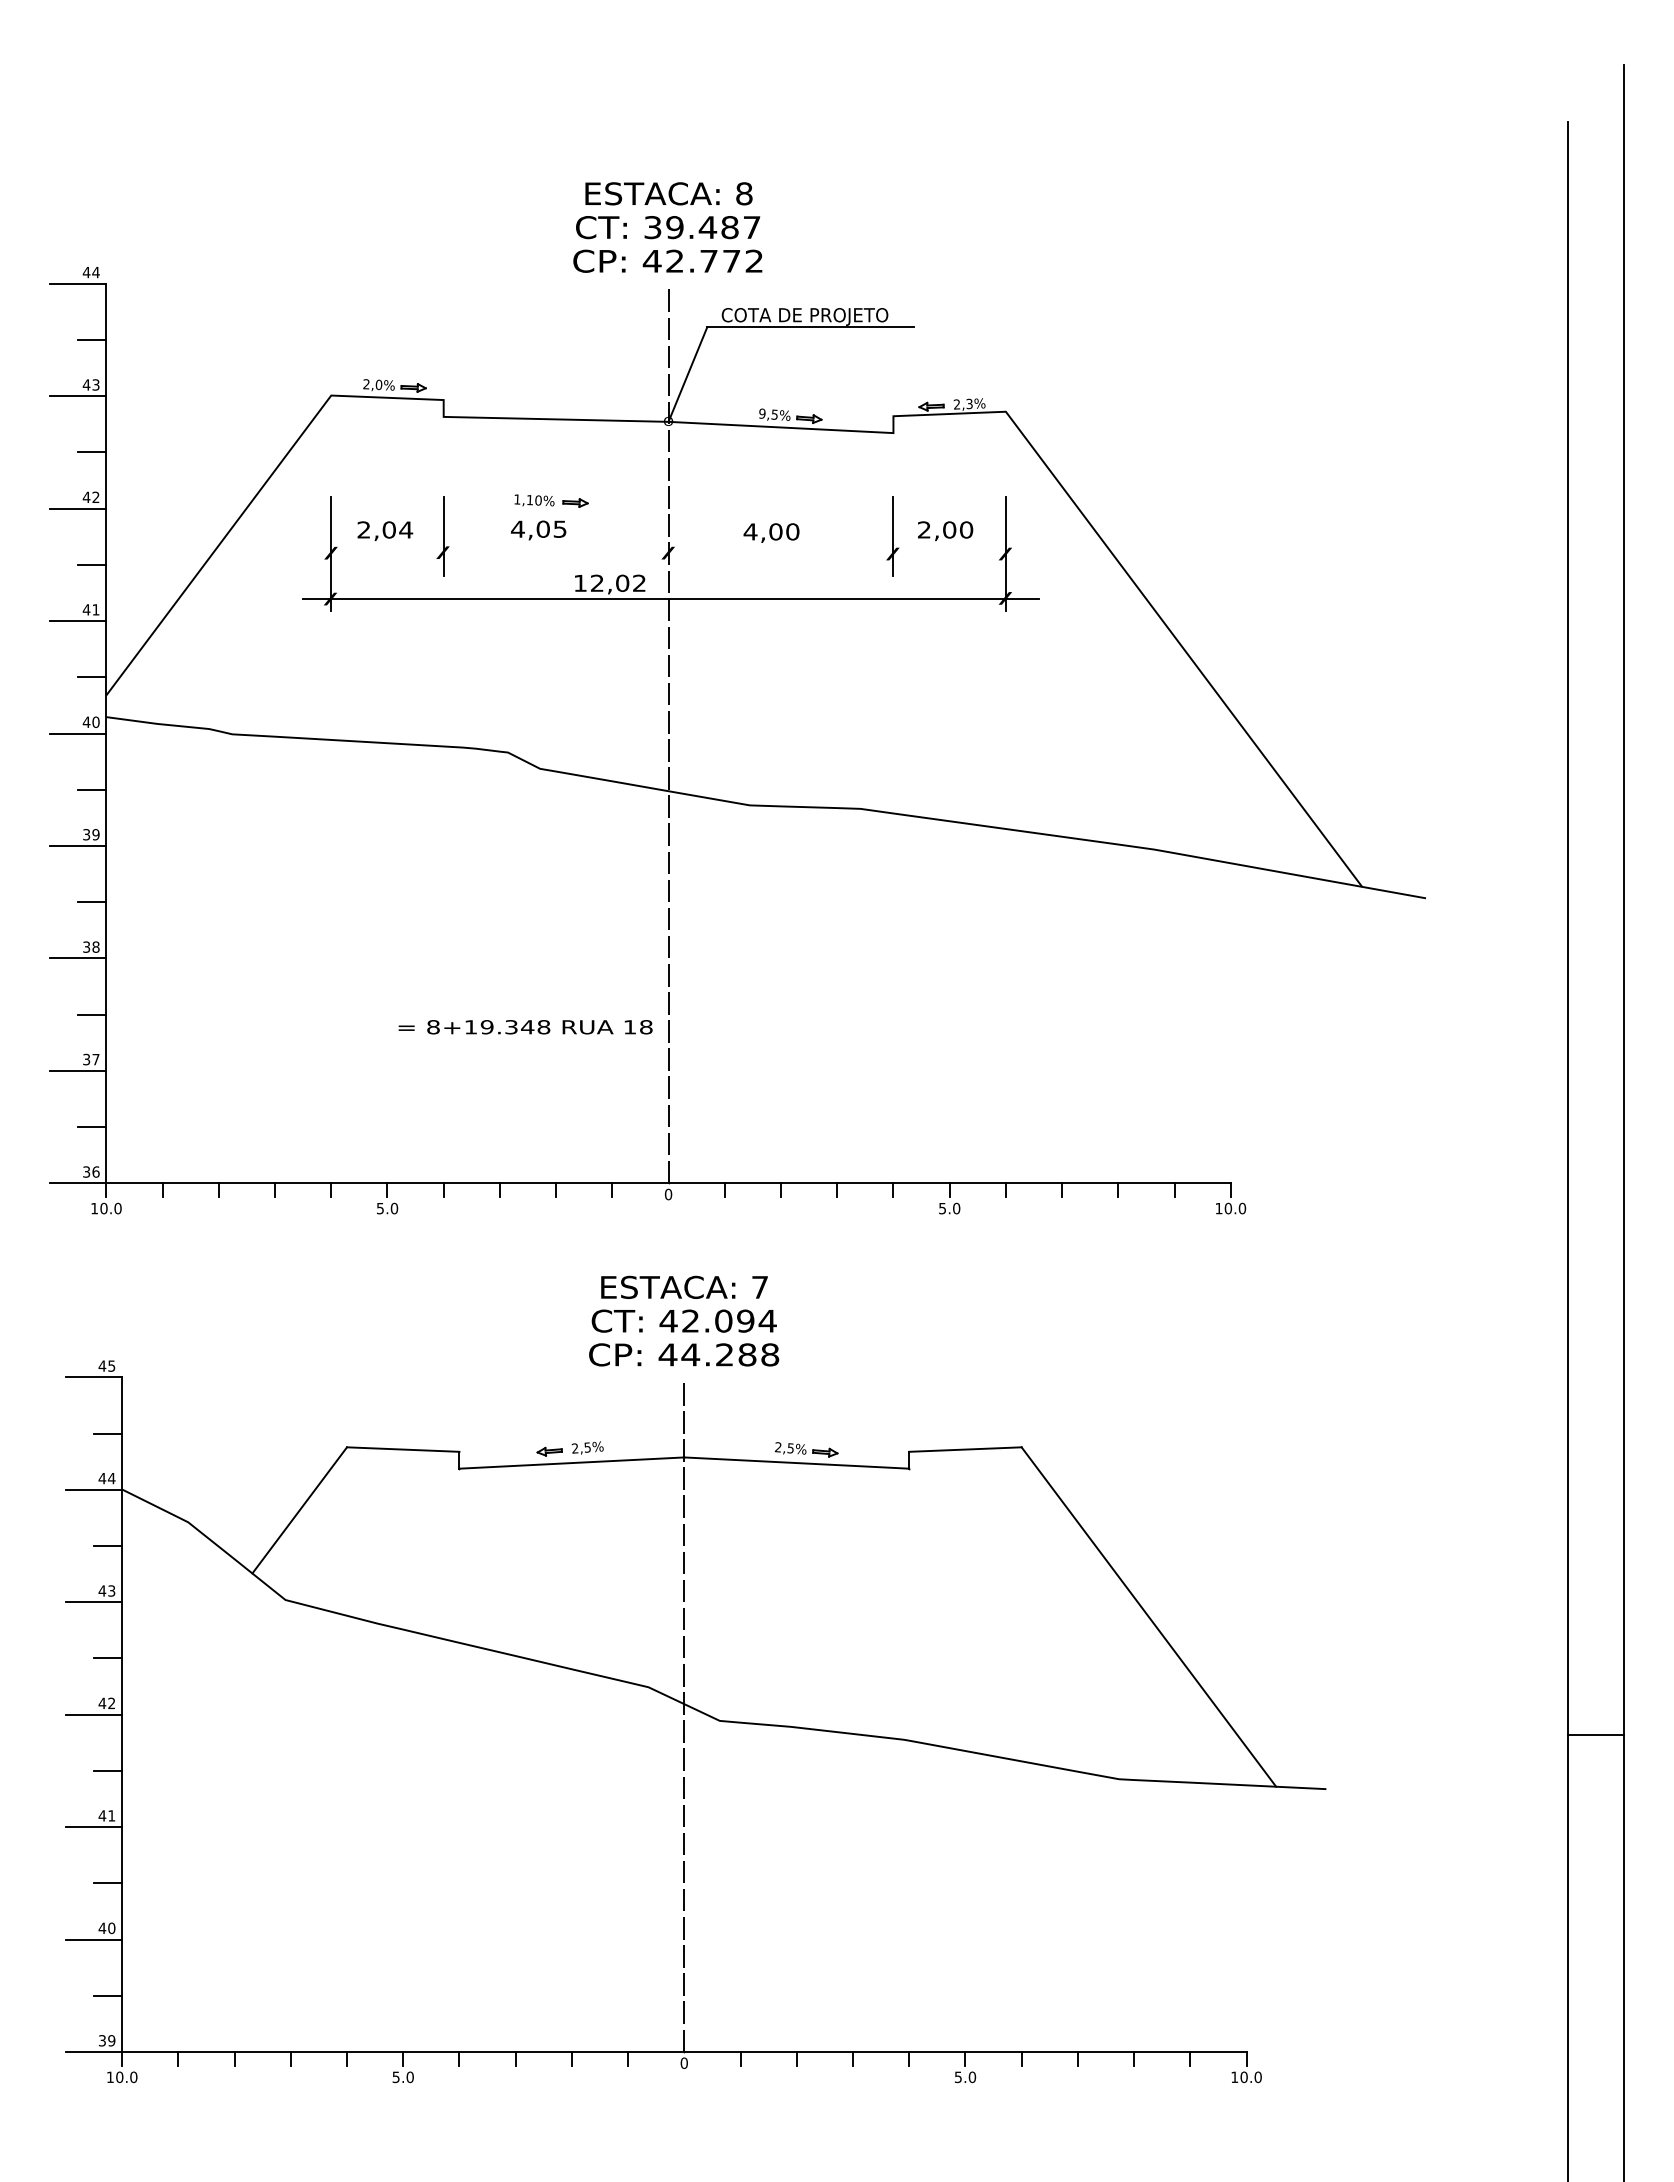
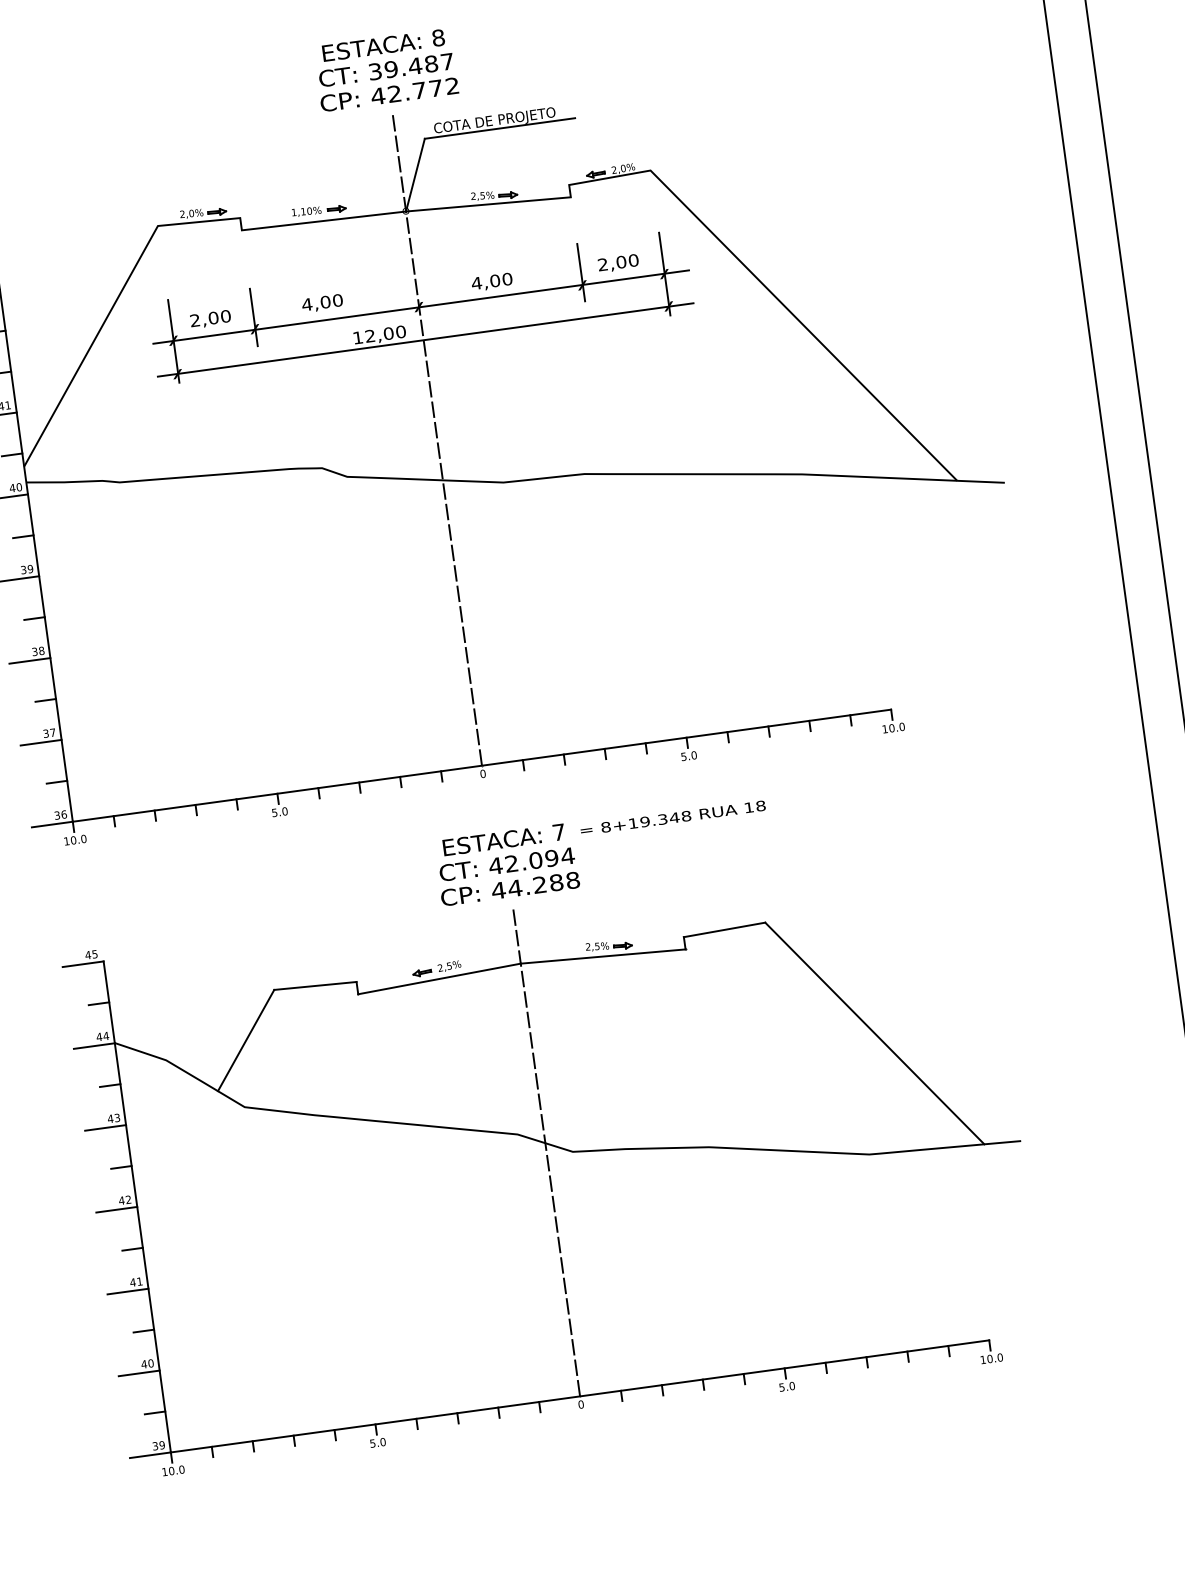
text: (969, 403) -> (623, 168), 2,3% -> 2,0%
text: (761, 413) -> (472, 196), 9,5% -> 2,5%
part: (551, 500) -> (319, 209), moved
text: (559, 528) -> (337, 300), 4,05 -> 4,00
text: (406, 529) -> (226, 315), 2,04 -> 2,00
line: (671, 553) -> (421, 307), added
text: (639, 582) -> (400, 331), 12,02 -> 12,00
text: (525, 1027) -> (673, 818), moved

